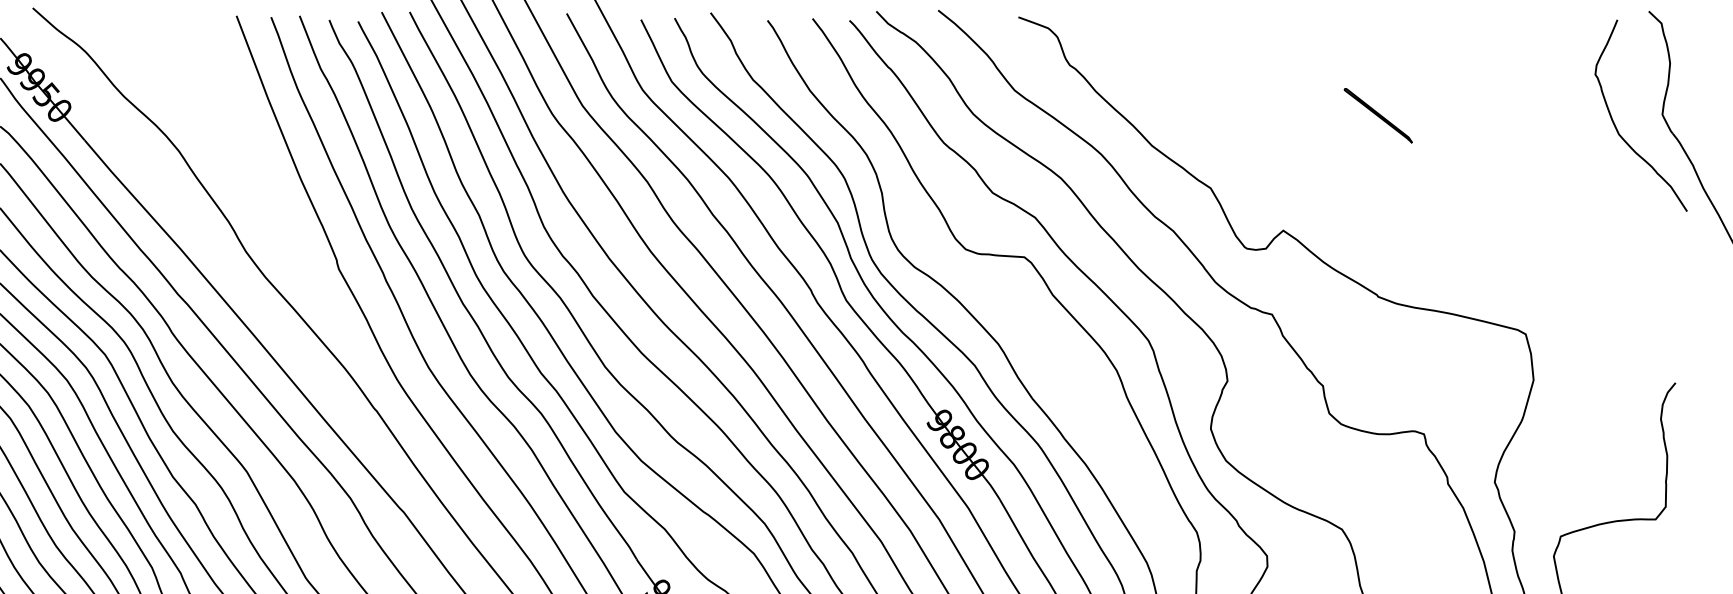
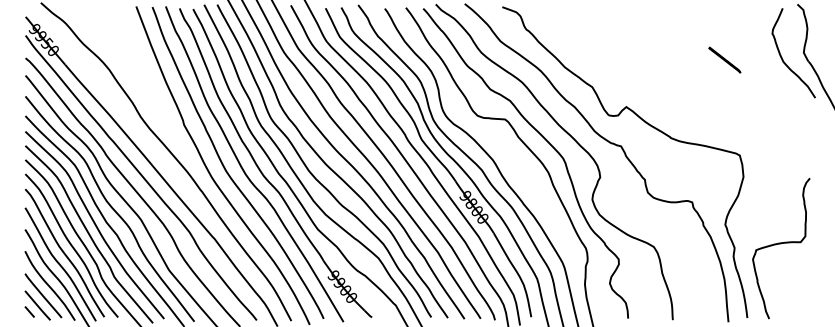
line: (1377, 114) -> (724, 59), moved

